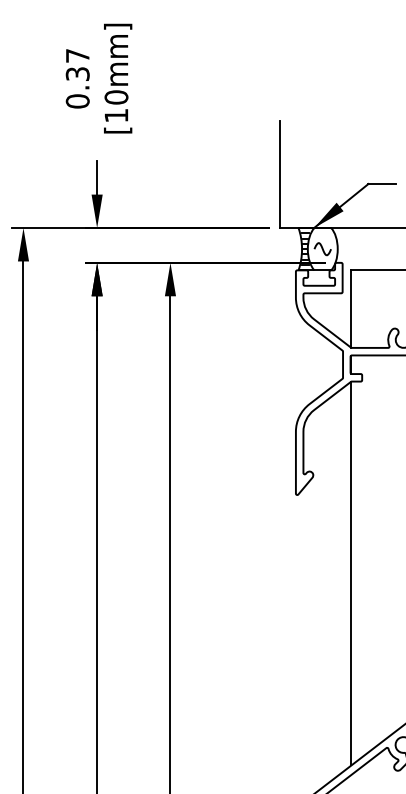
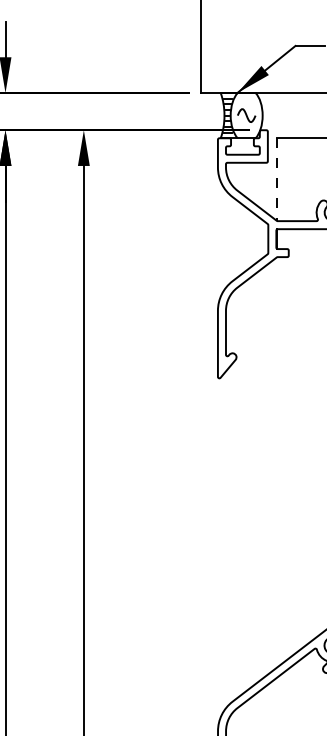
line: (351, 309) -> (277, 180), solid -> dashed
line: (351, 573) -> (277, 462), removed

